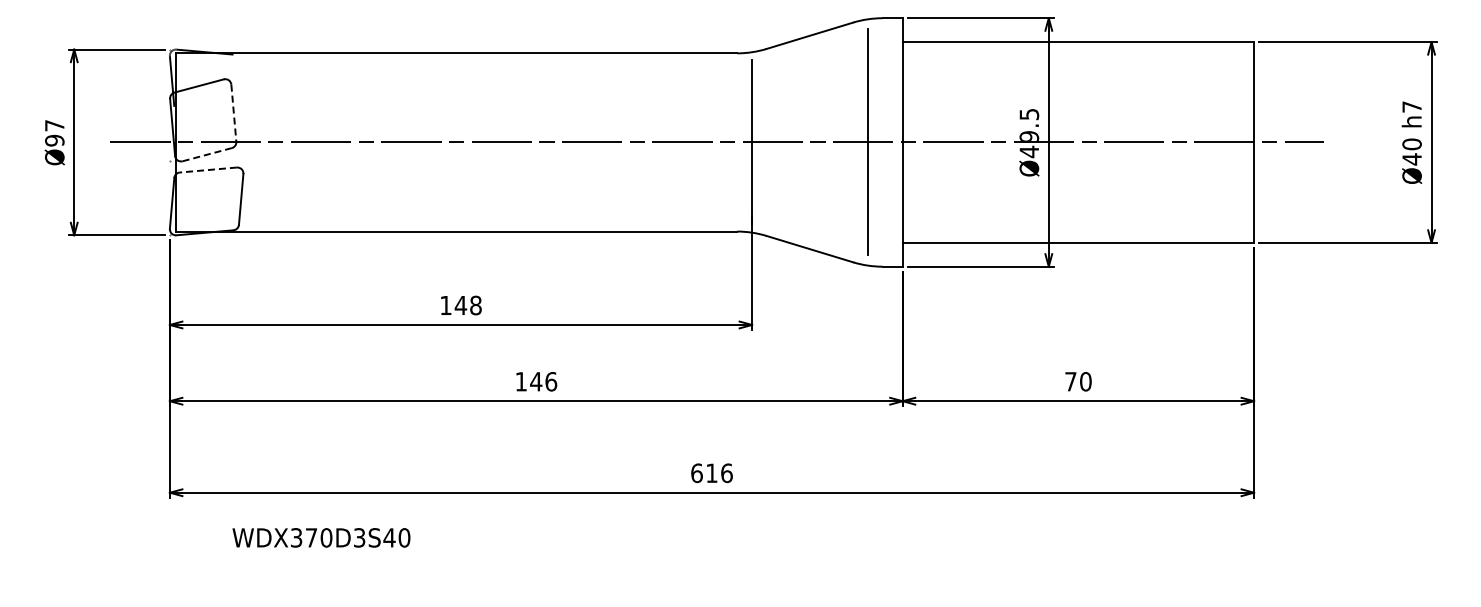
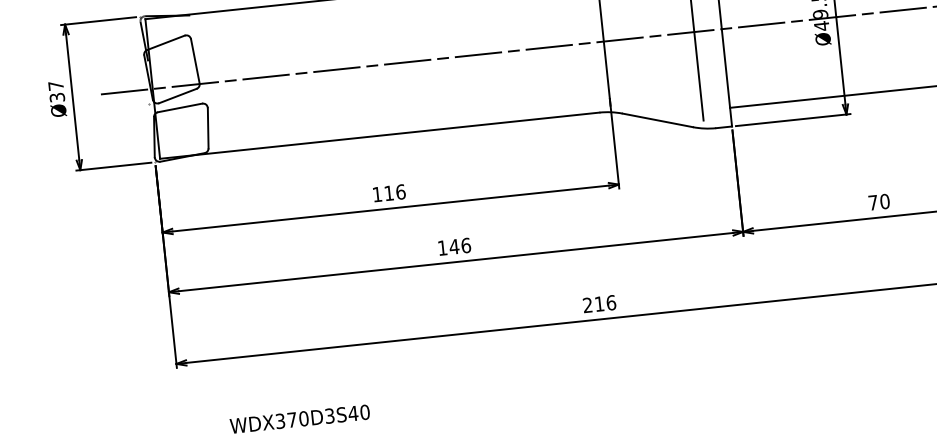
line: (233, 113) -> (195, 61), dashed -> solid
text: (54, 140) -> (57, 97), Ø97 -> Ø37
line: (206, 154) -> (177, 95), dashed -> solid
line: (208, 170) -> (180, 108), dashed -> solid
text: (467, 305) -> (394, 192), 148 -> 116
text: (696, 473) -> (587, 305), 616 -> 216
text: (321, 537) -> (299, 418), moved

